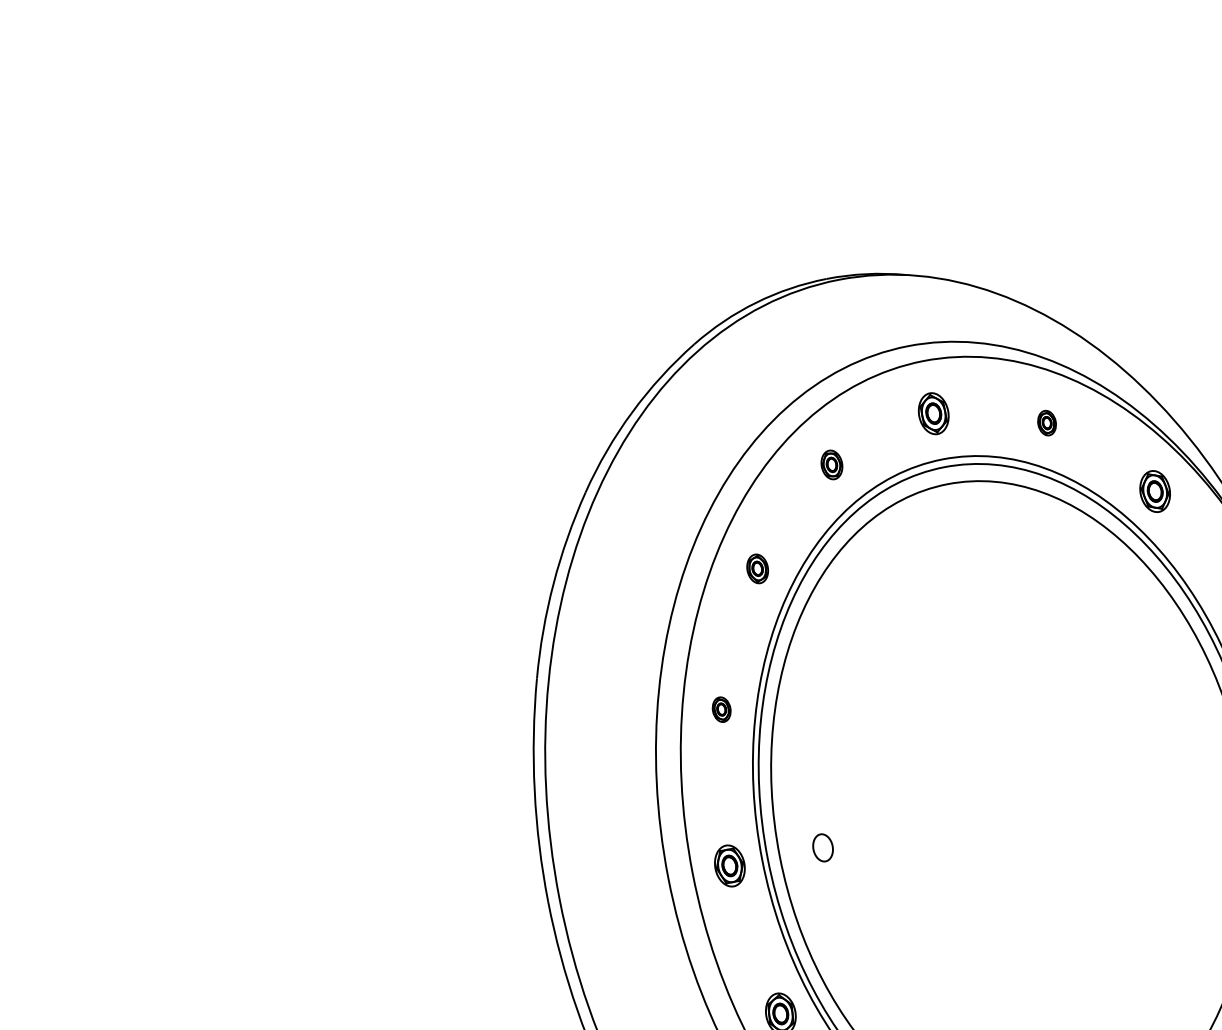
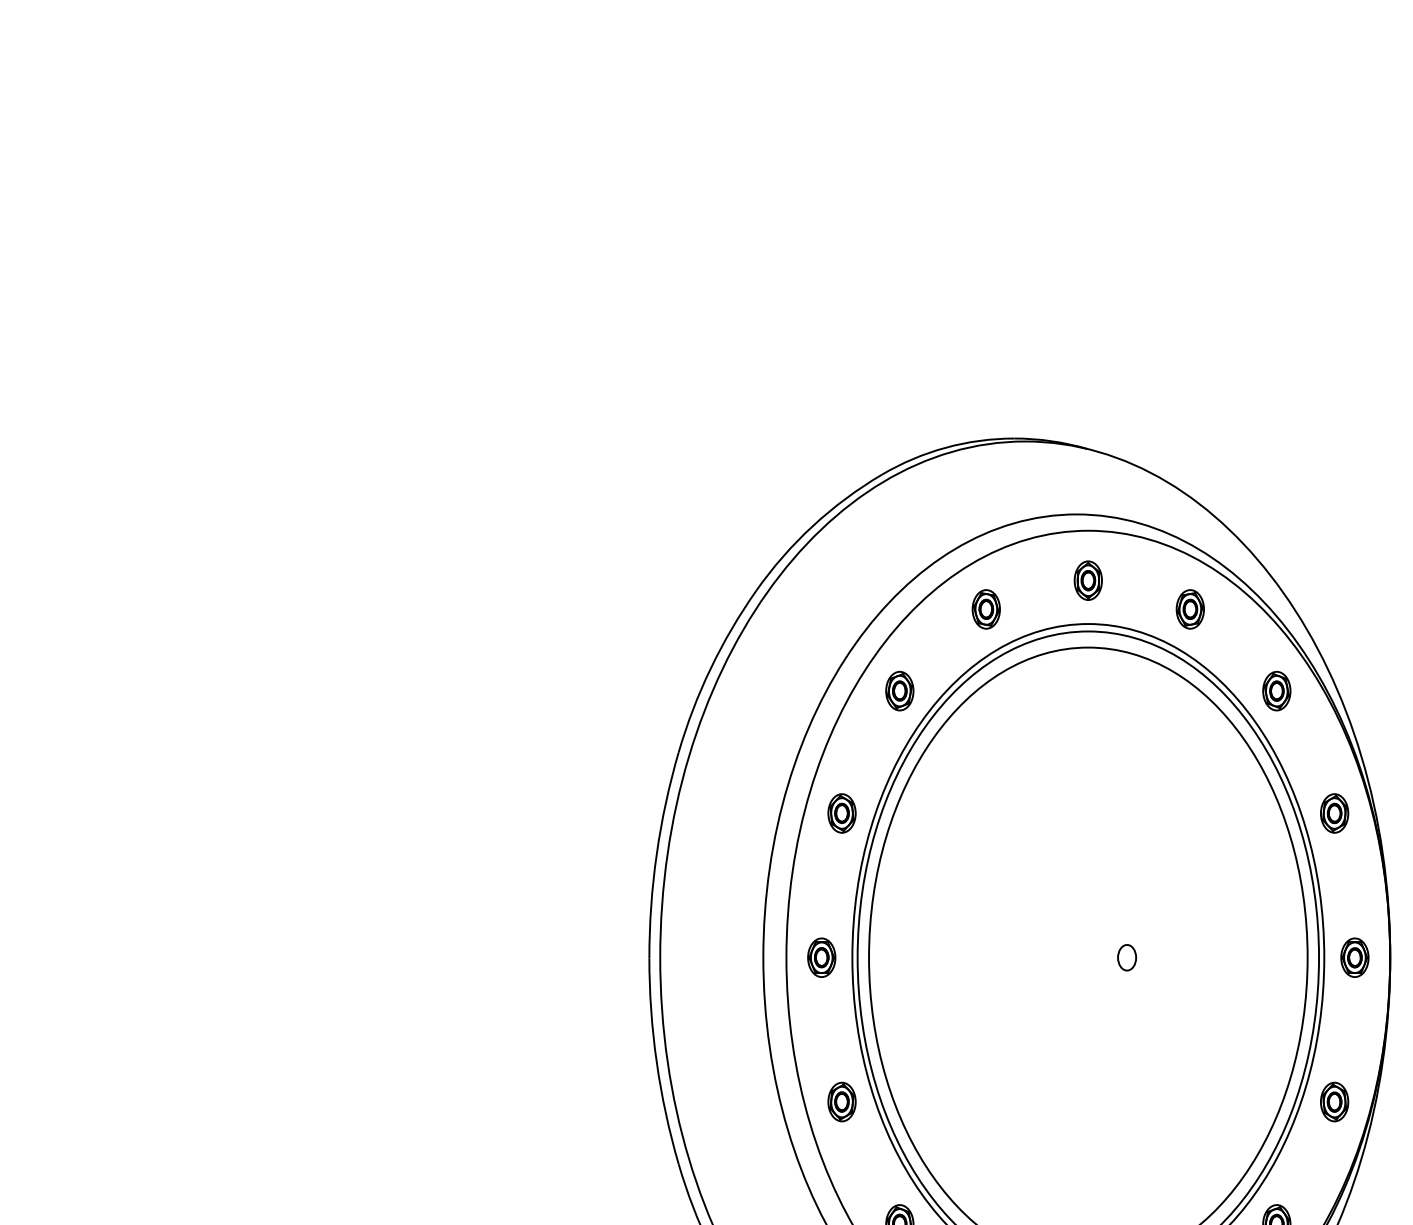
part: (1046, 423) -> (1189, 609), size x1.67
part: (831, 465) -> (985, 609), size x1.43
part: (757, 569) -> (899, 691), size x1.43
part: (721, 709) -> (841, 813), size x1.67
part: (822, 847) -> (1126, 957), moved

